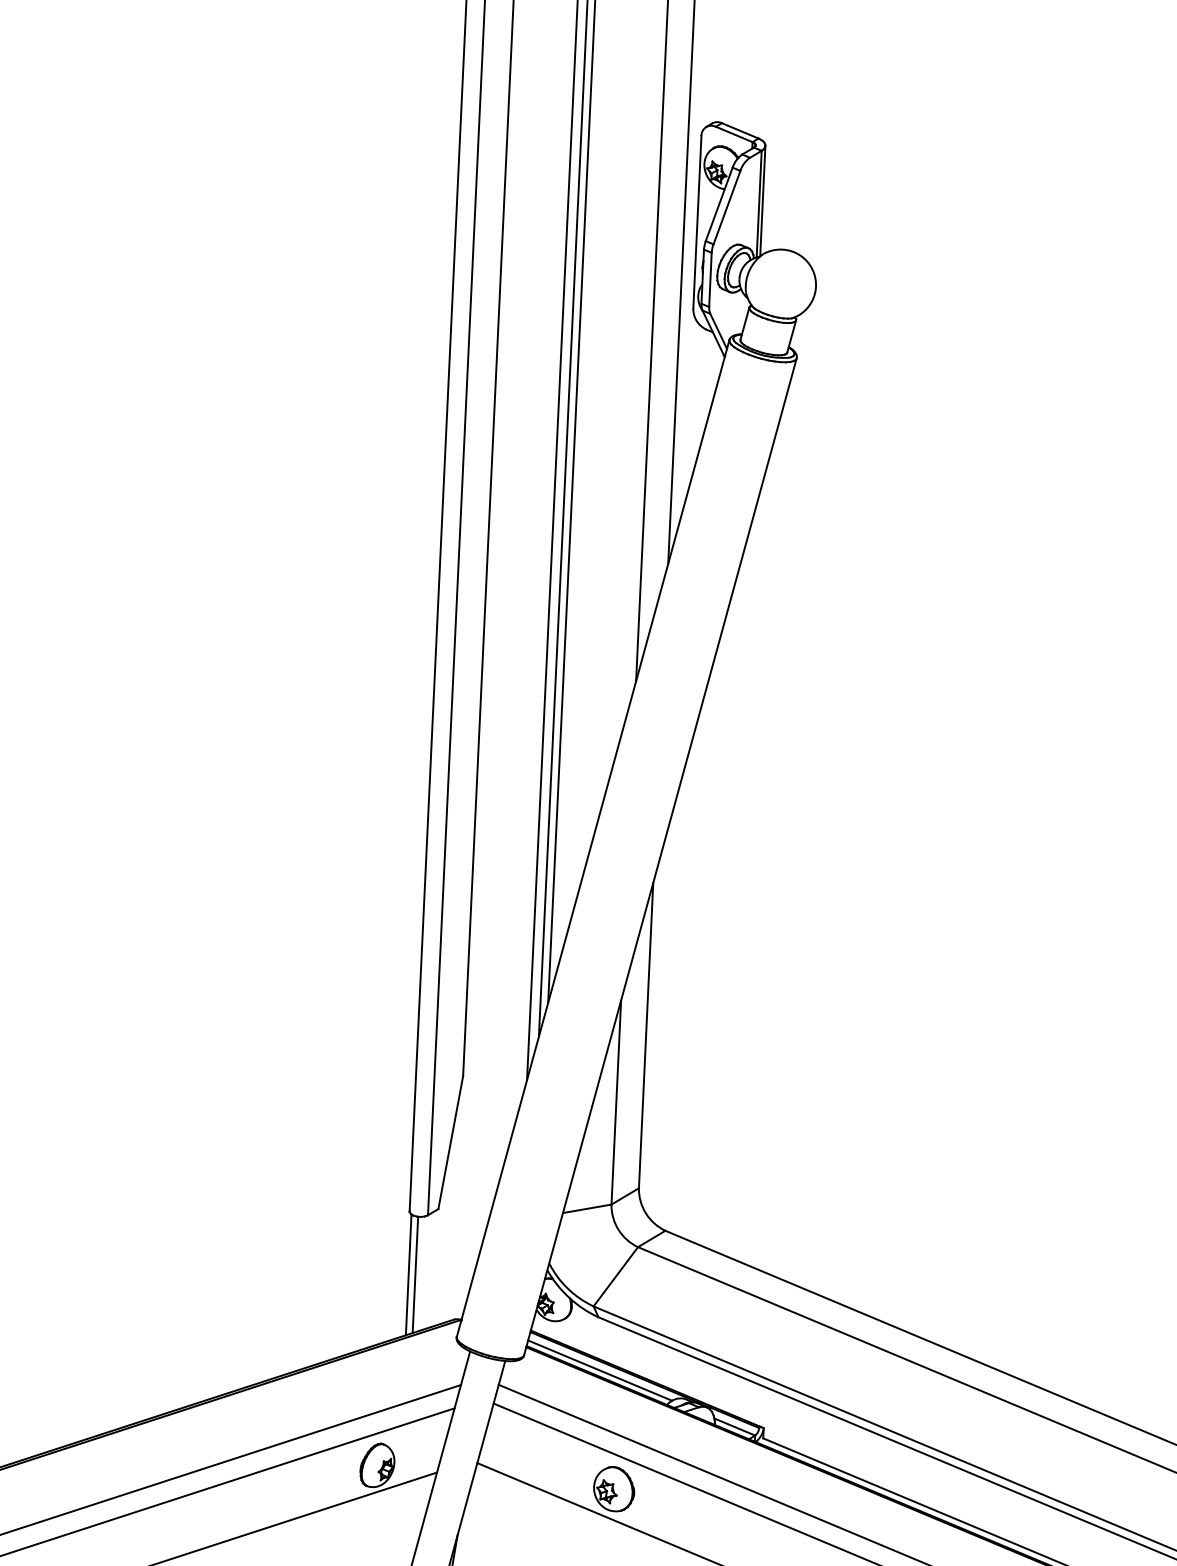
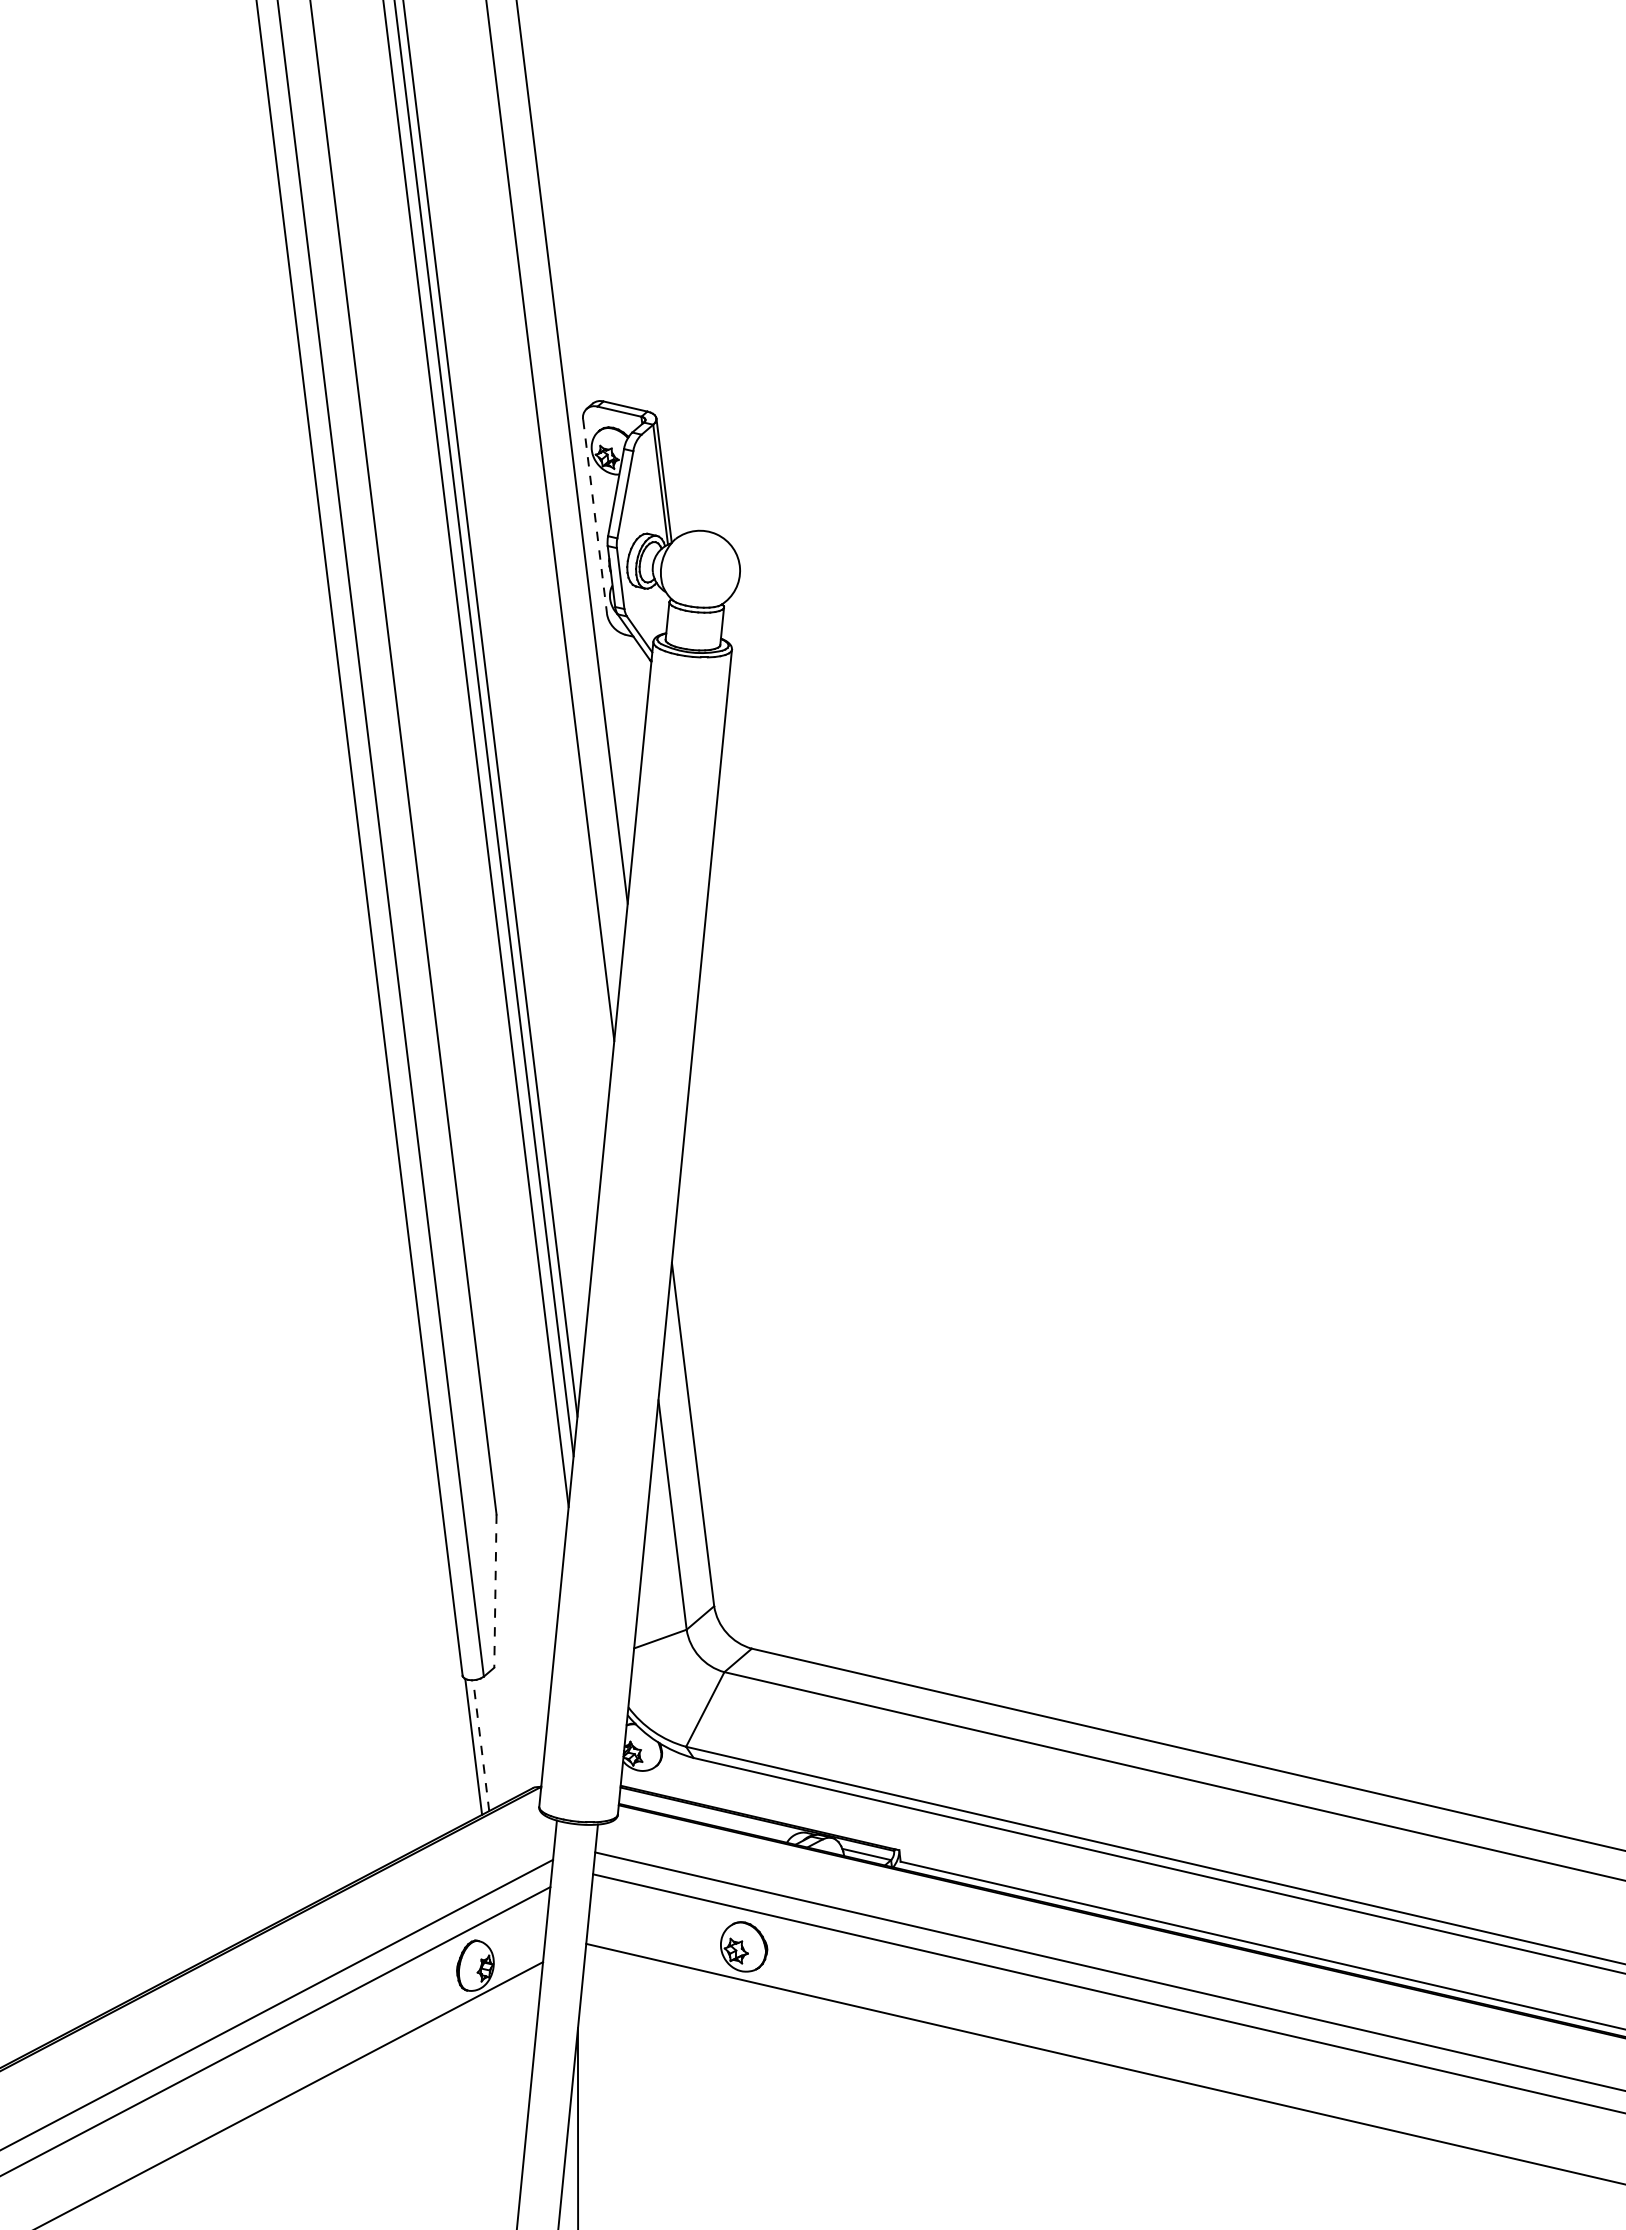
line: (697, 222) -> (595, 516), solid -> dashed
line: (450, 1142) -> (495, 1591), solid -> dashed
line: (415, 1274) -> (481, 1745), solid -> dashed
line: (599, 1370) -> (705, 1817), removed

